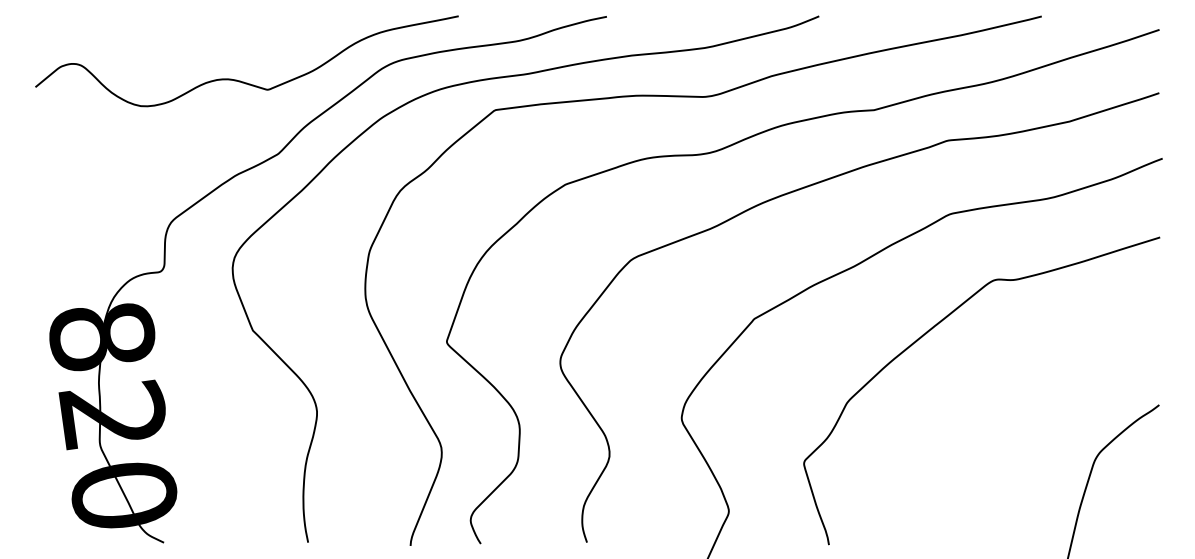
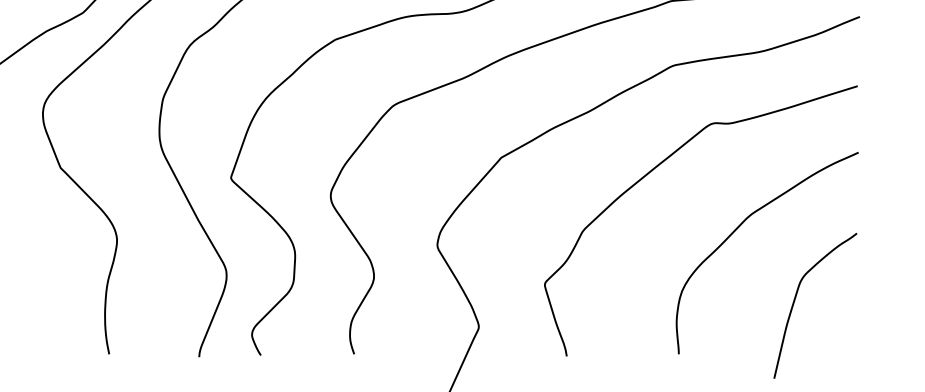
curve: (1024, 399) -> (738, 228), added

